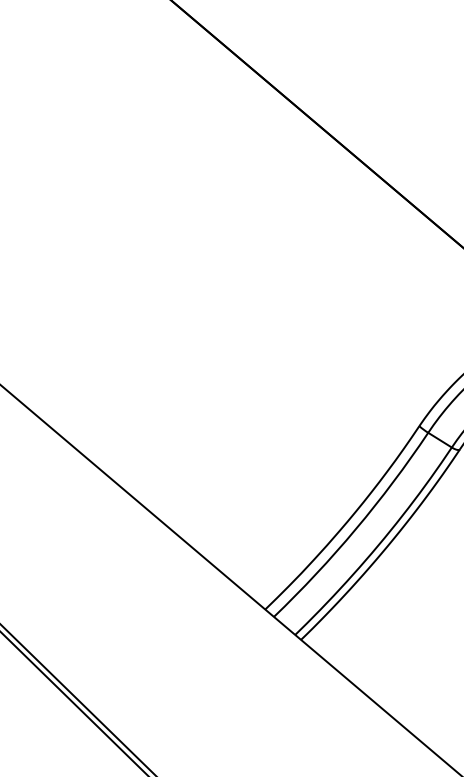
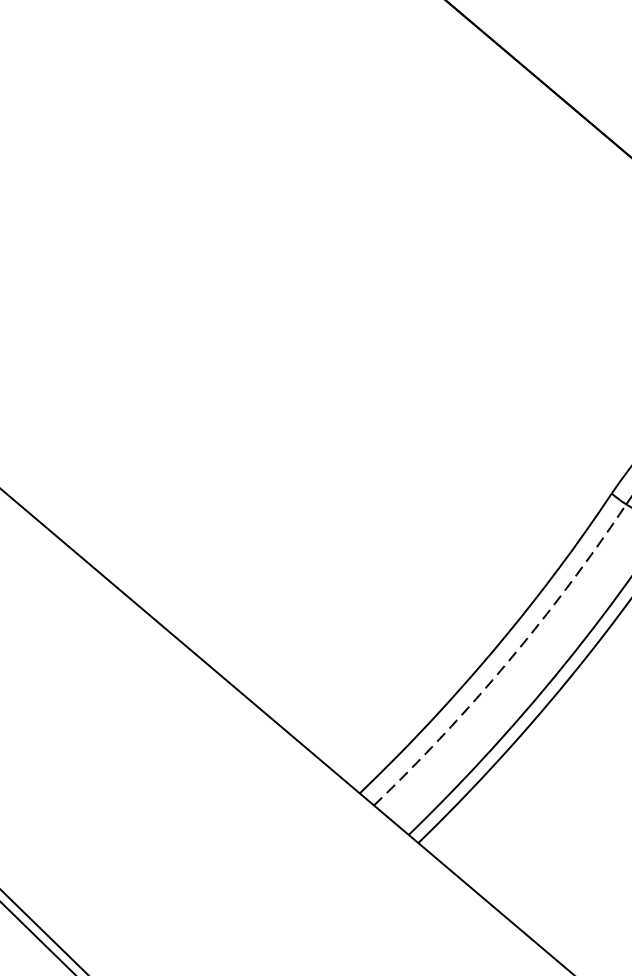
arc: (356, 529) -> (508, 662), solid -> dashed

